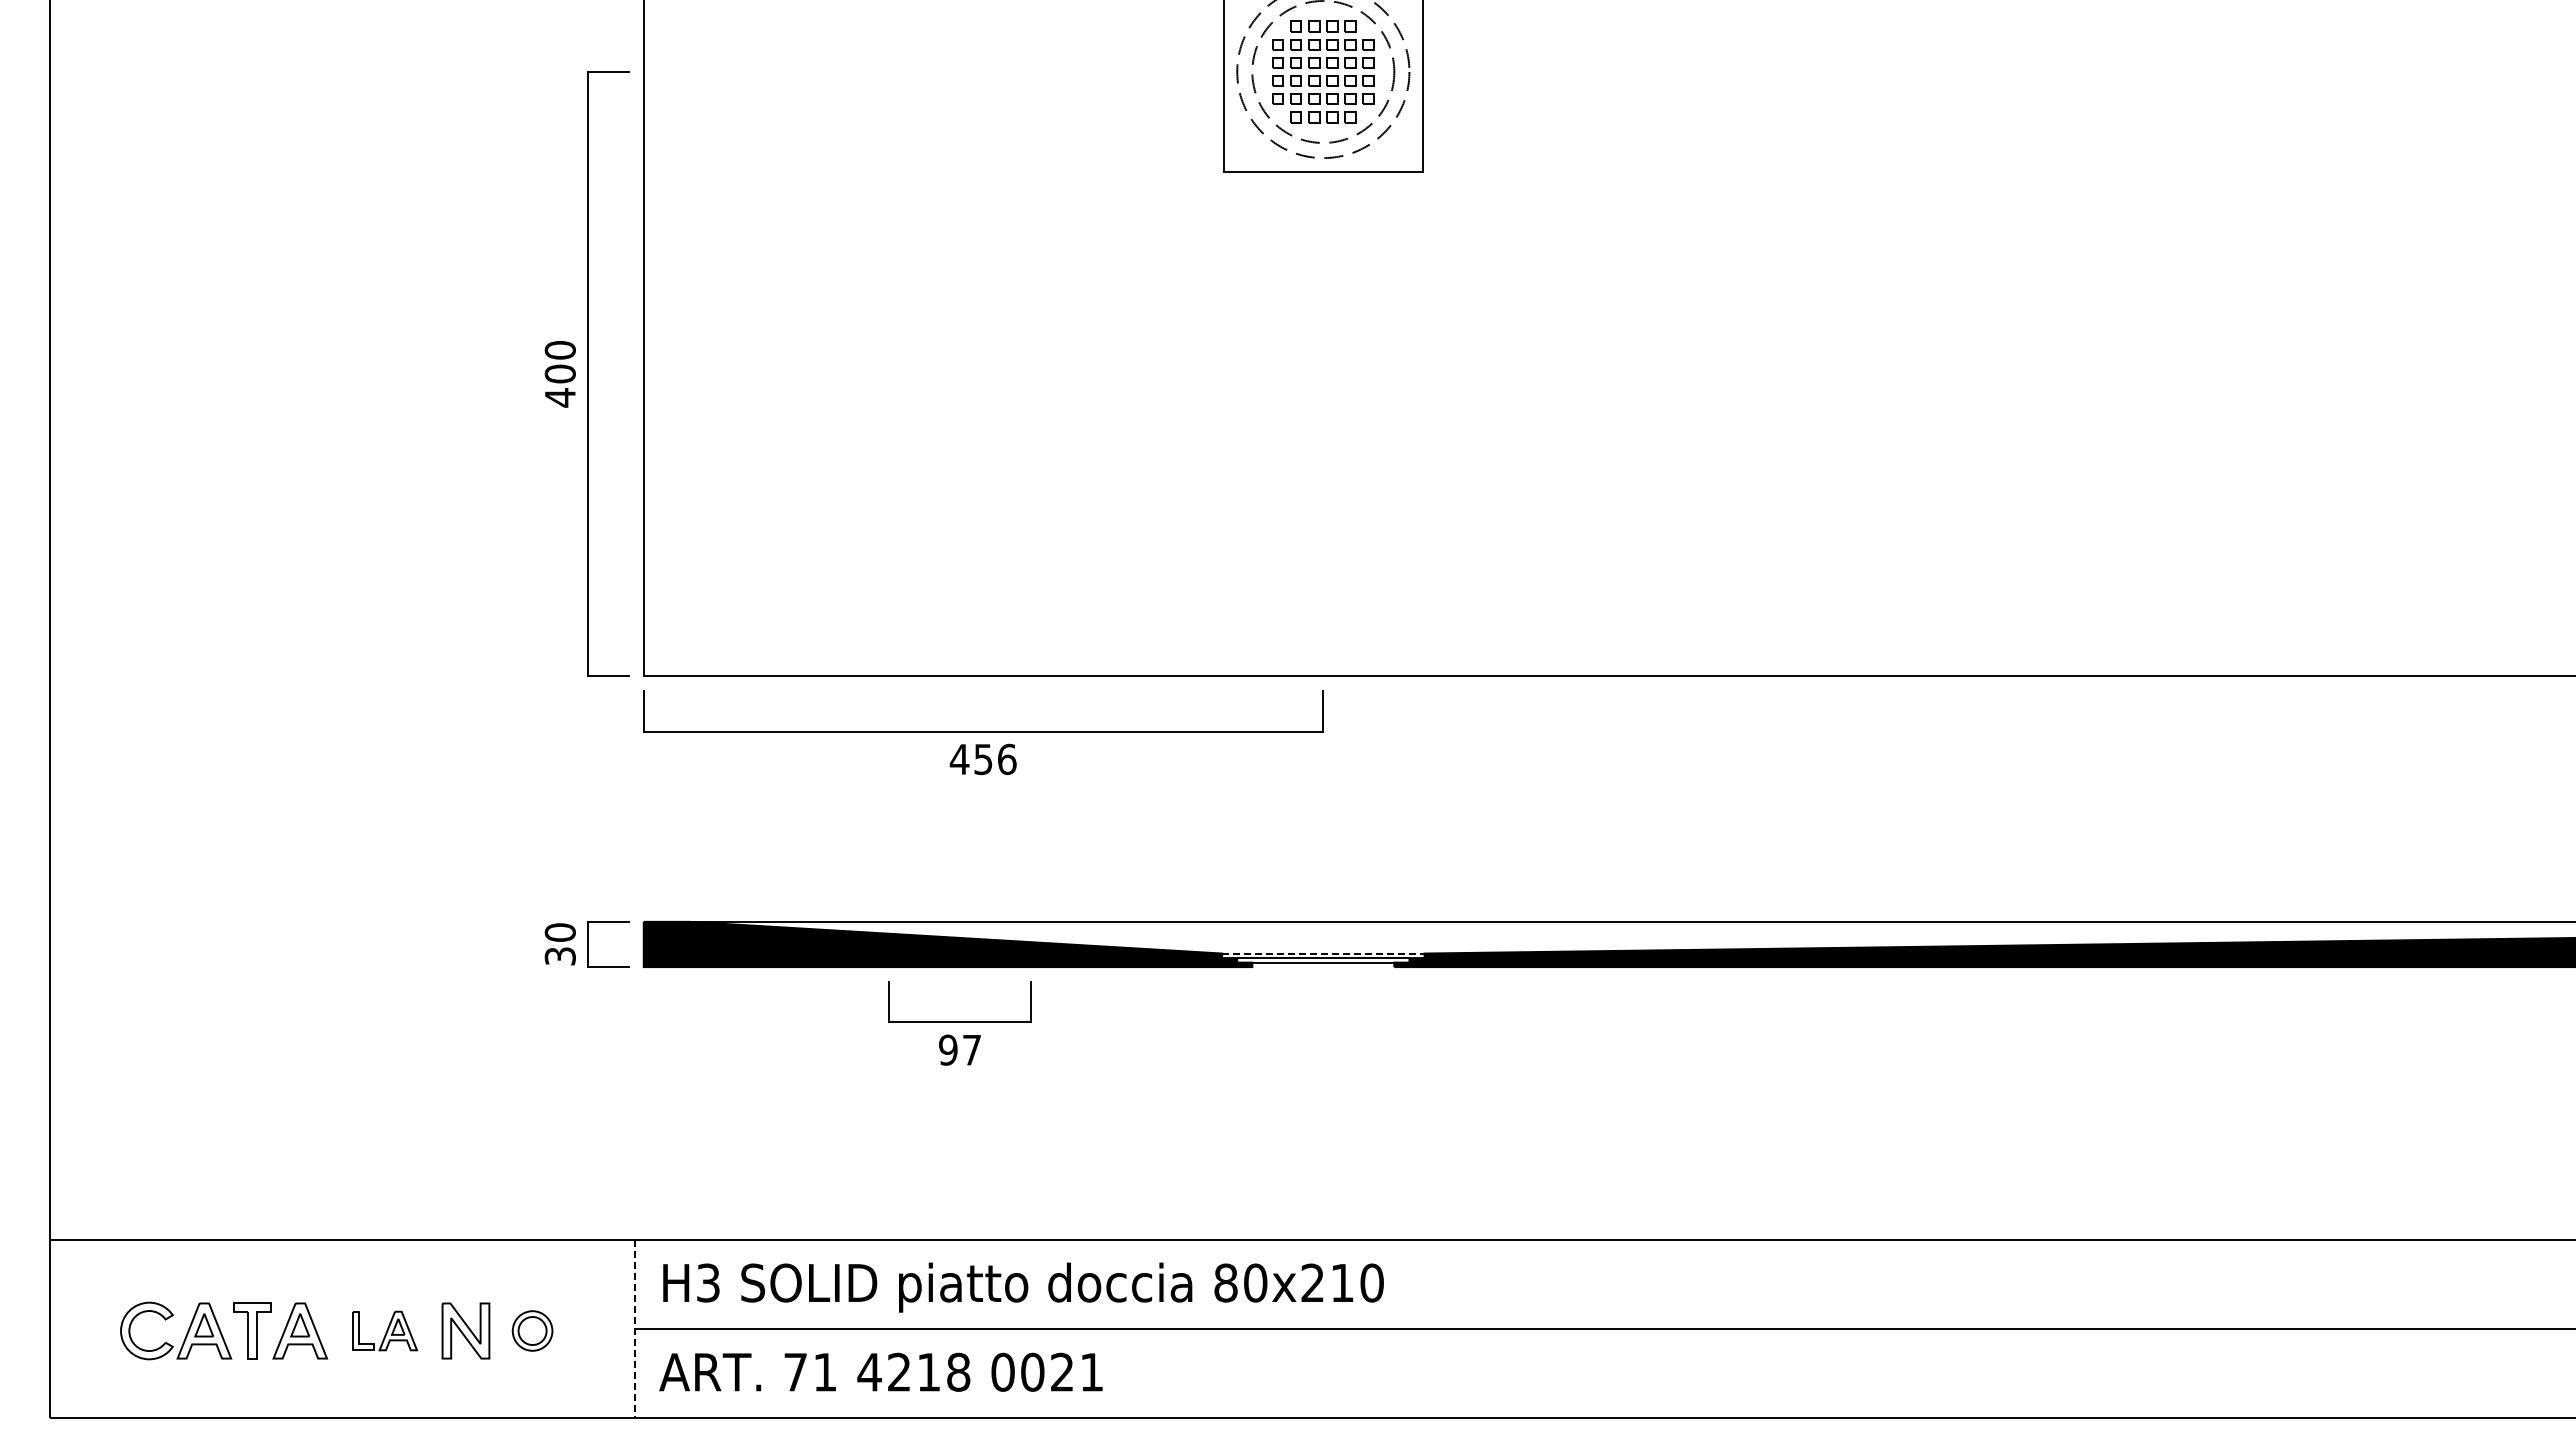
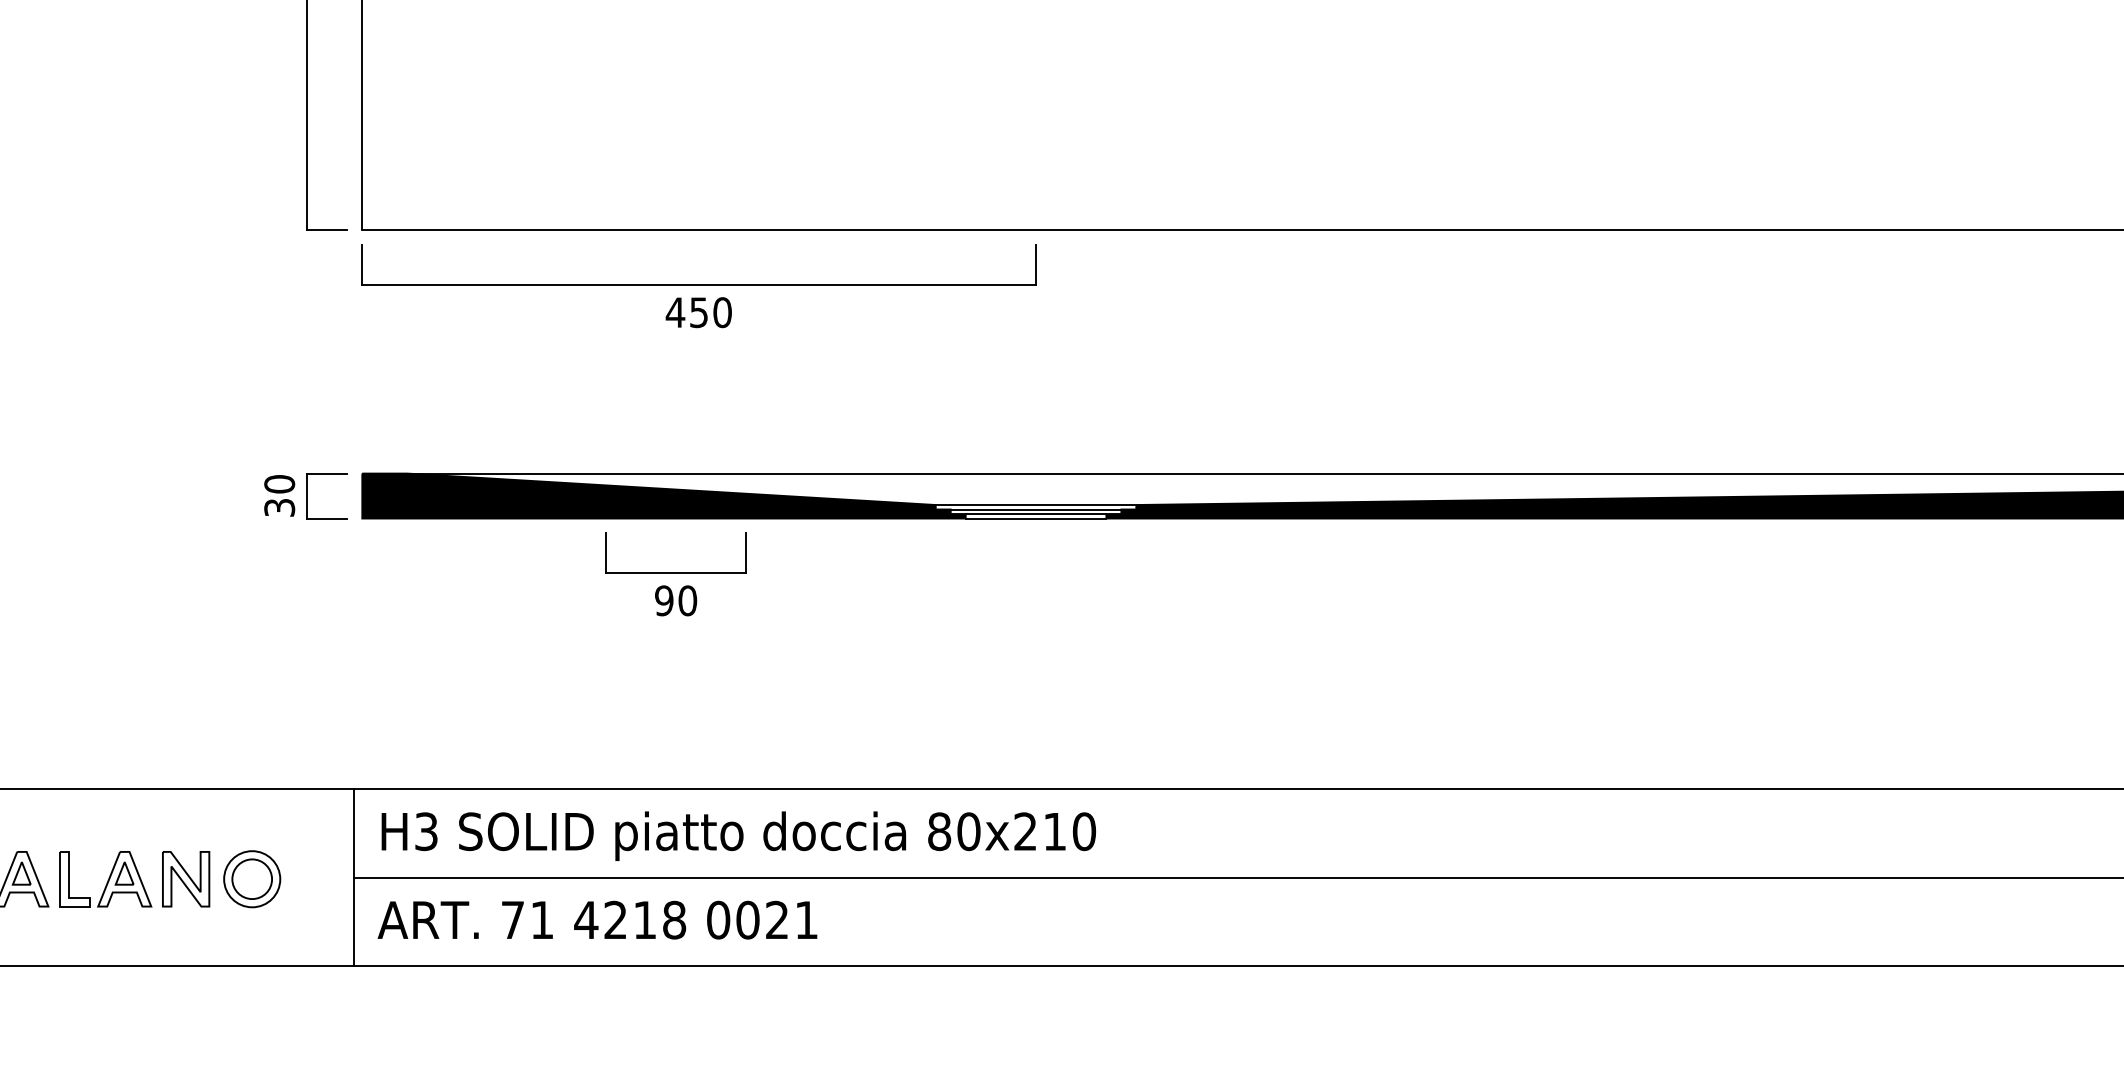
text: (1006, 758) -> (721, 311), 456 -> 450
line: (1323, 953) -> (1036, 505), dashed -> solid
line: (1323, 967) -> (1036, 518), added
text: (971, 1049) -> (687, 600), 97 -> 90
line: (634, 1329) -> (353, 877), dashed -> solid
part: (384, 1330) -> (105, 878), size x1.43
part: (532, 1330) -> (252, 878), size x1.43

